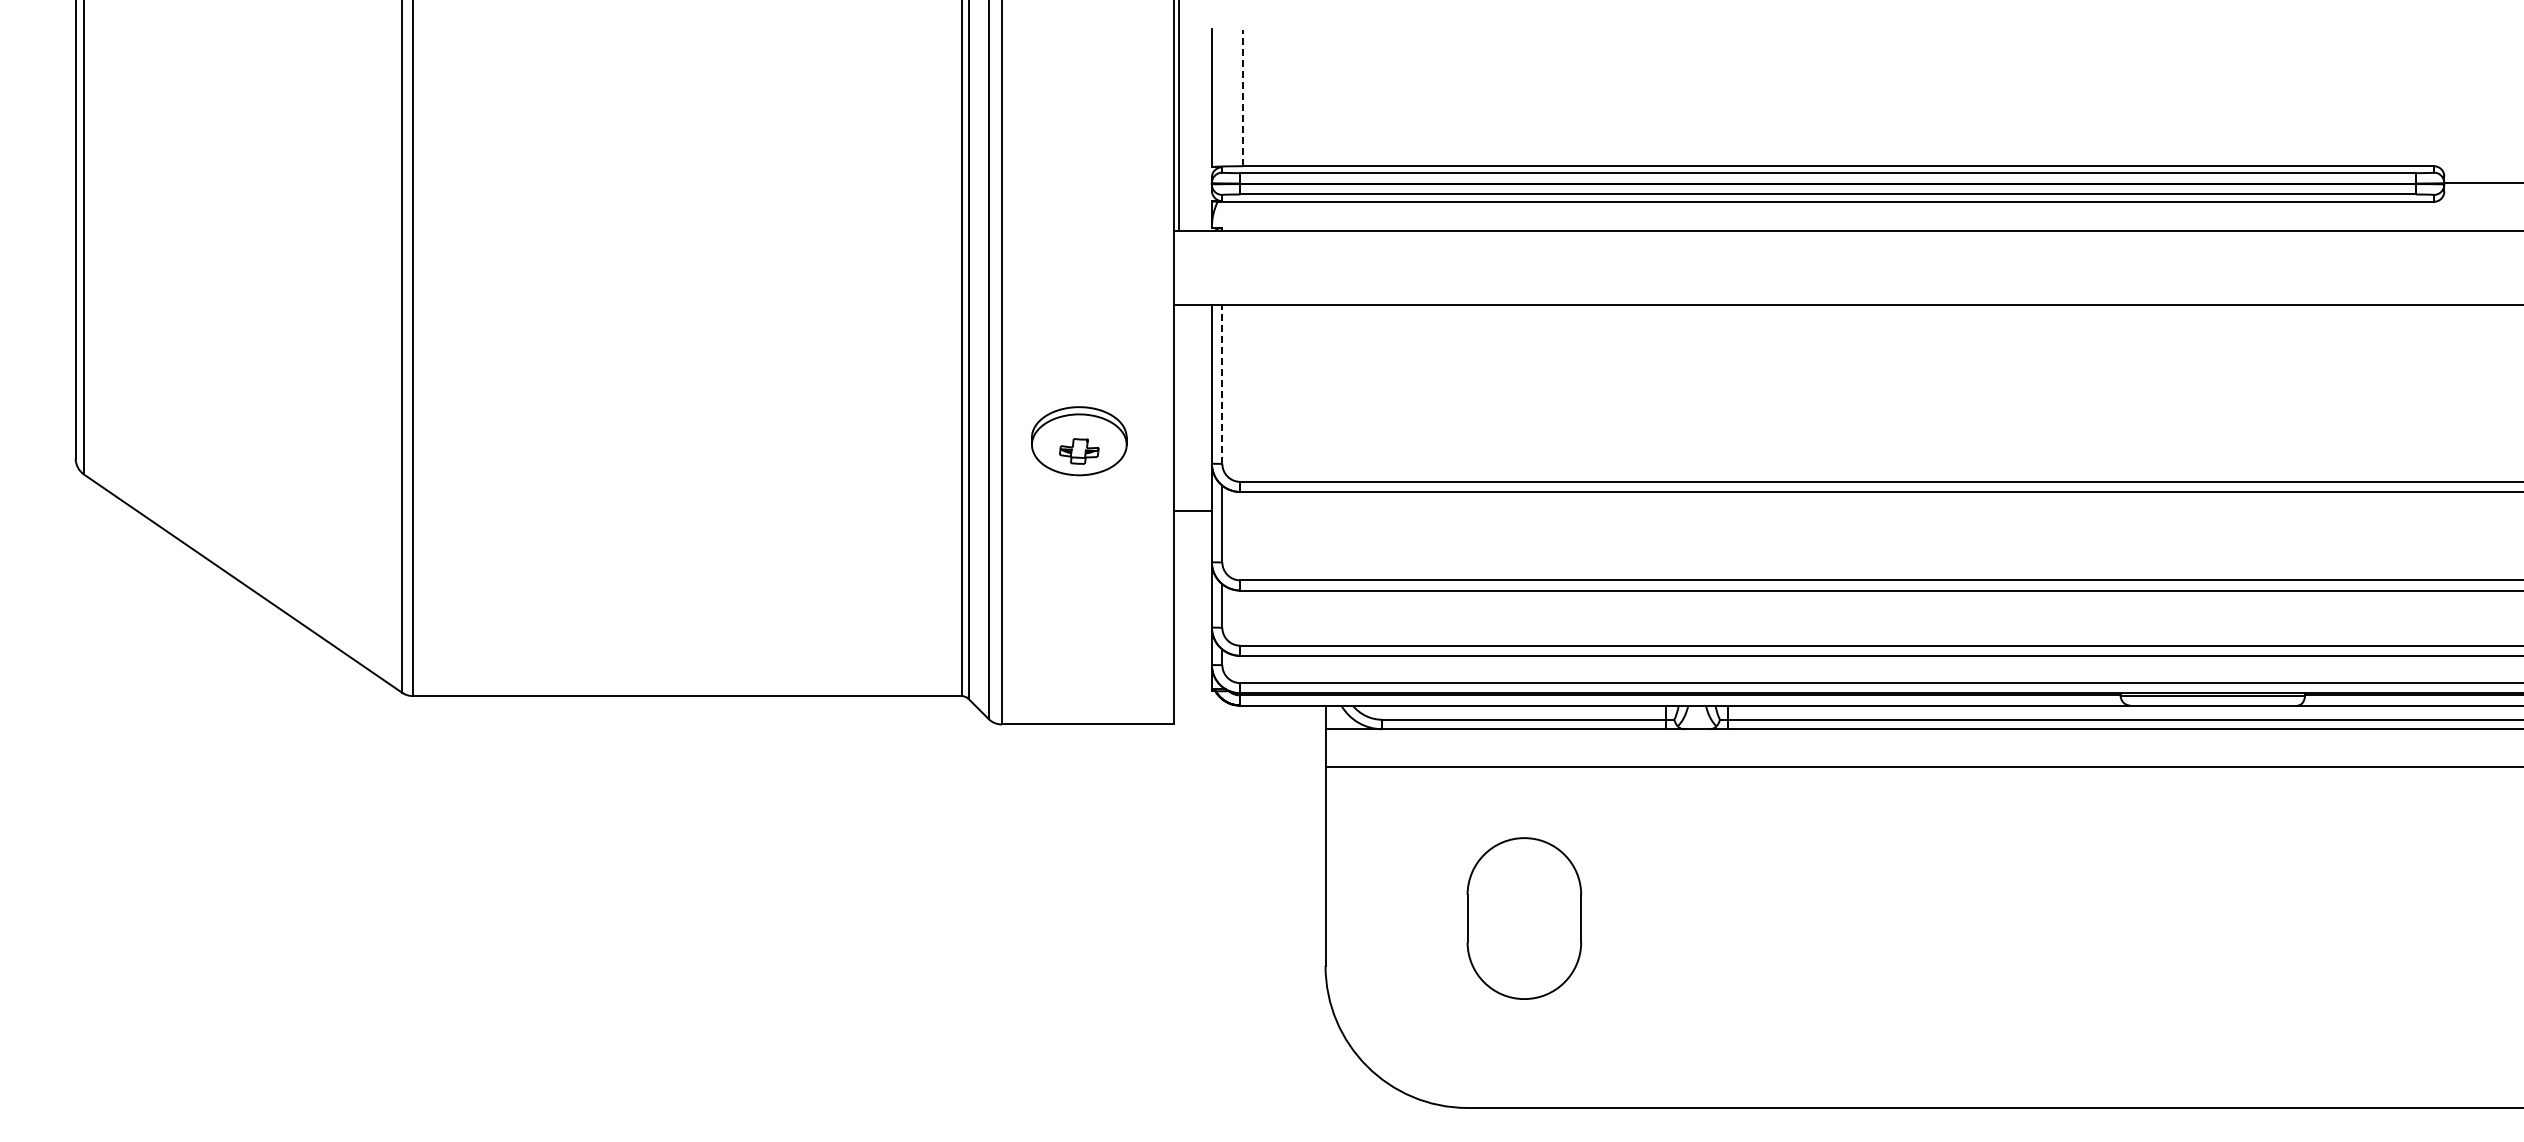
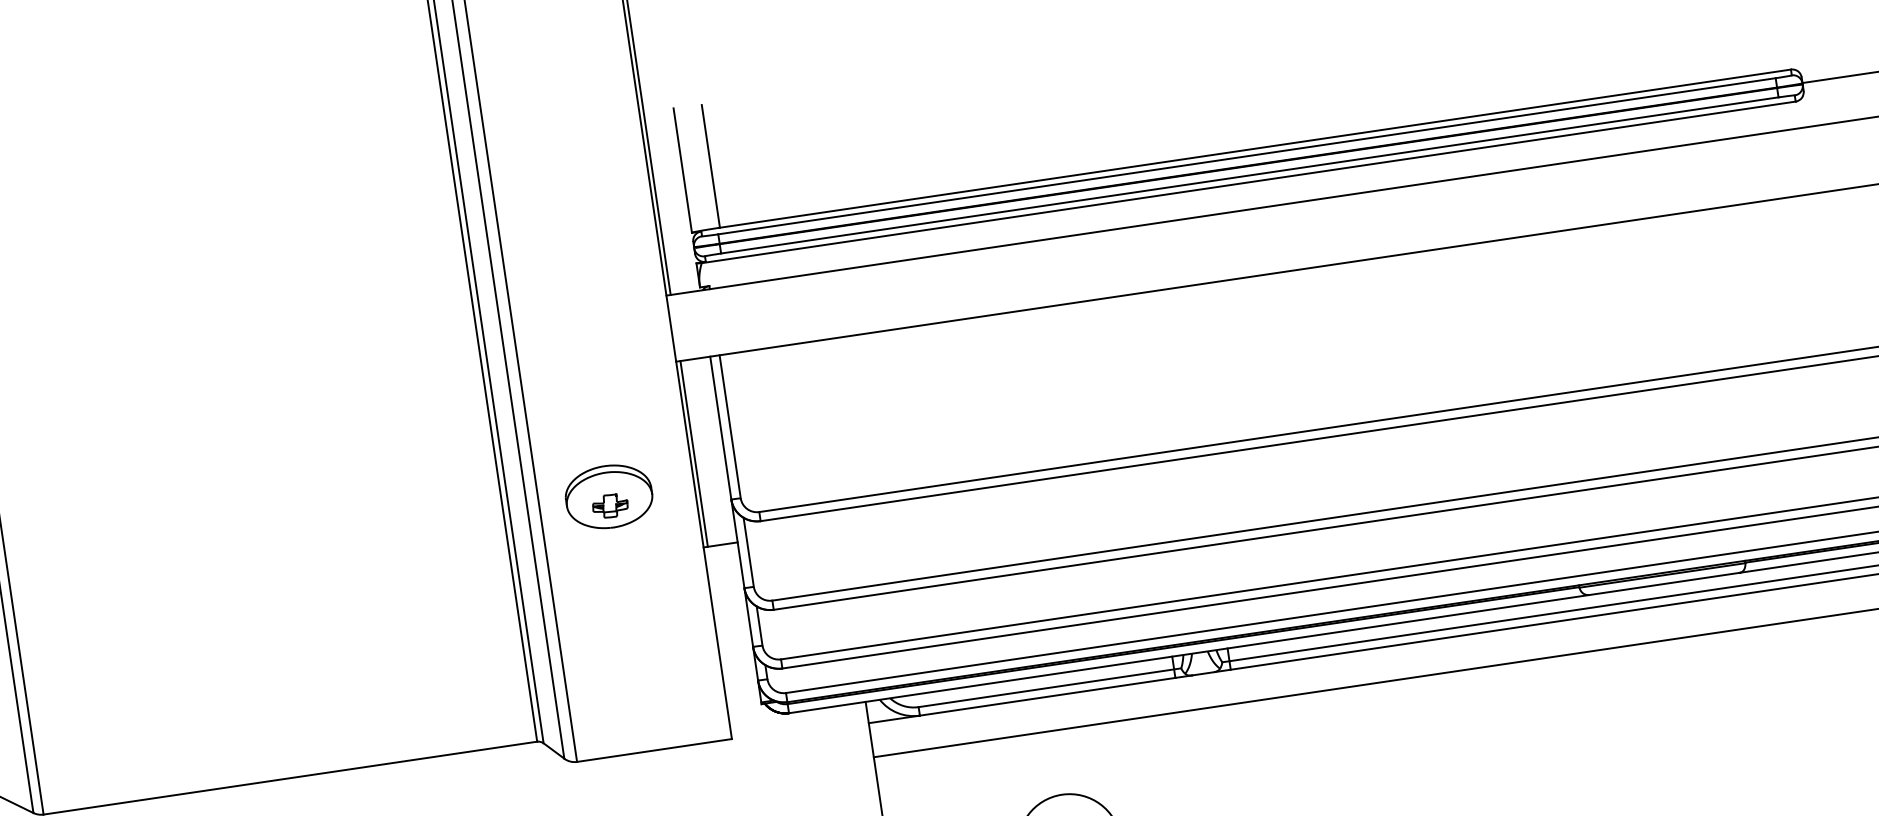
line: (1243, 97) -> (711, 165), dashed -> solid
line: (1222, 383) -> (730, 425), dashed -> solid
line: (1178, 407) -> (693, 453), added

